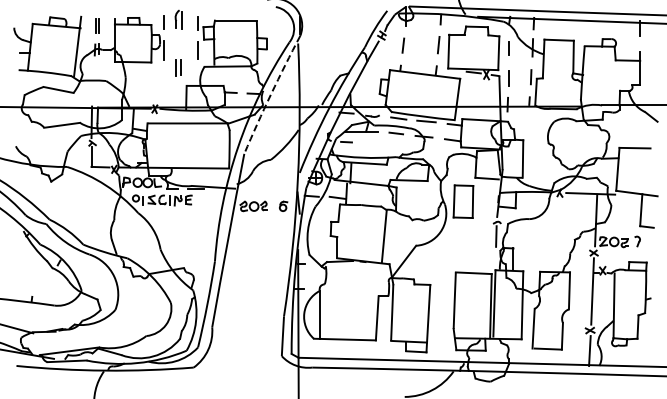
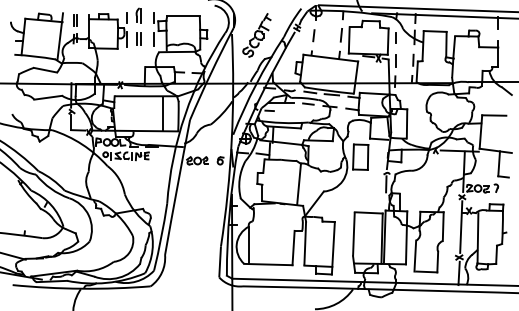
part: (329, 44) -> (256, 34), added
part: (178, 67) -> (138, 38), moved
arc: (271, 94) -> (211, 73), dashed -> solid
line: (209, 146) -> (162, 114), added

